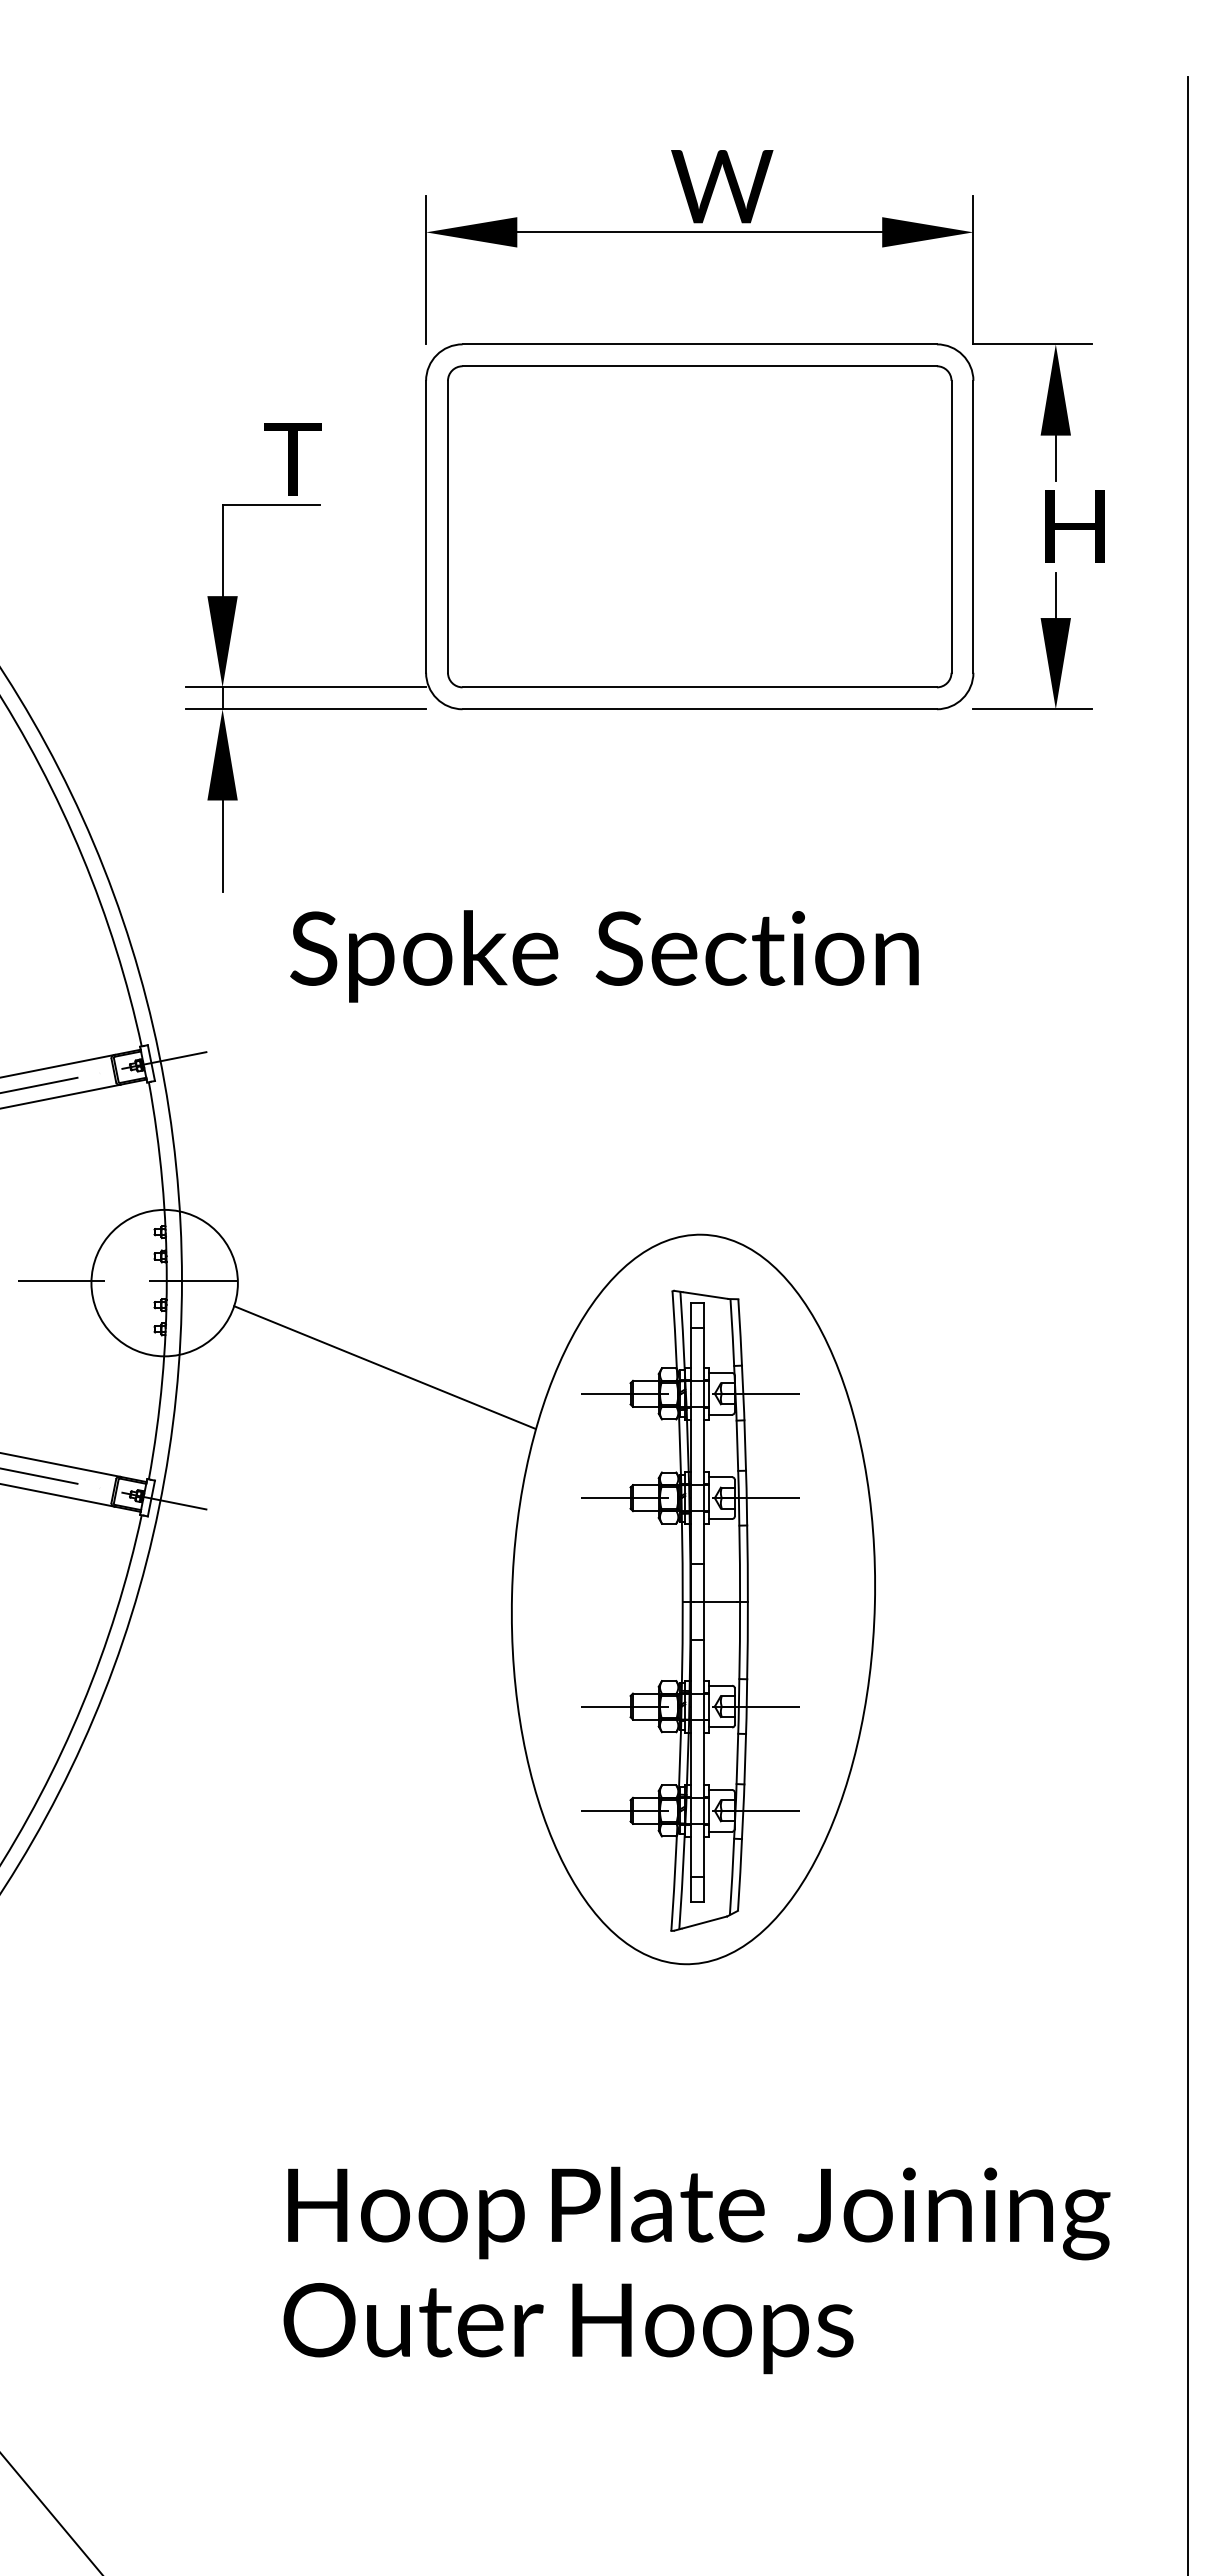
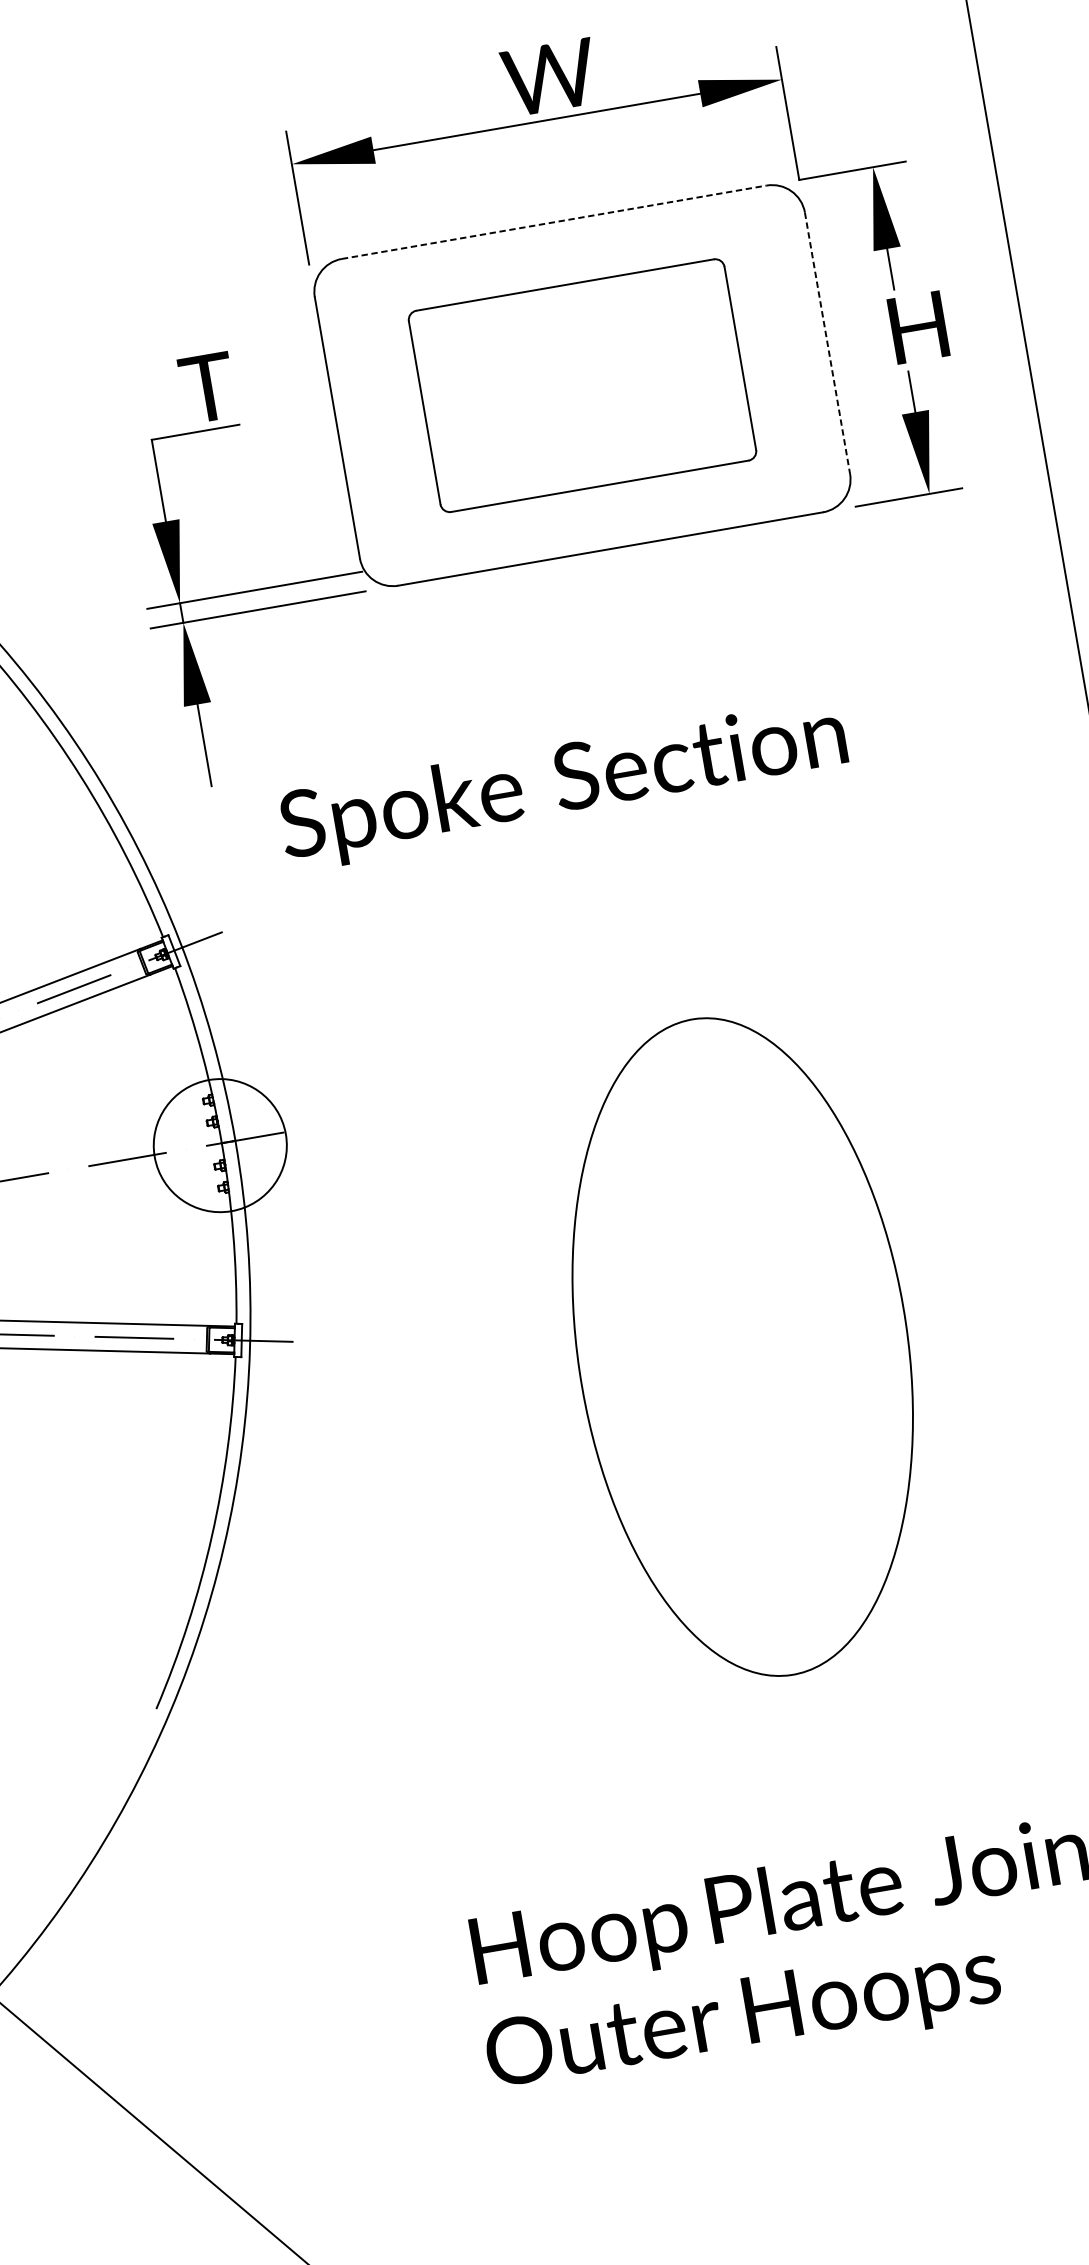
line: (700, 344) -> (554, 222), solid -> dashed
part: (699, 526) -> (582, 385), size x0.7
line: (973, 526) -> (827, 343), solid -> dashed
line: (384, 1367) -> (430, 1187), removed
part: (690, 1610) -> (741, 1357), removed

